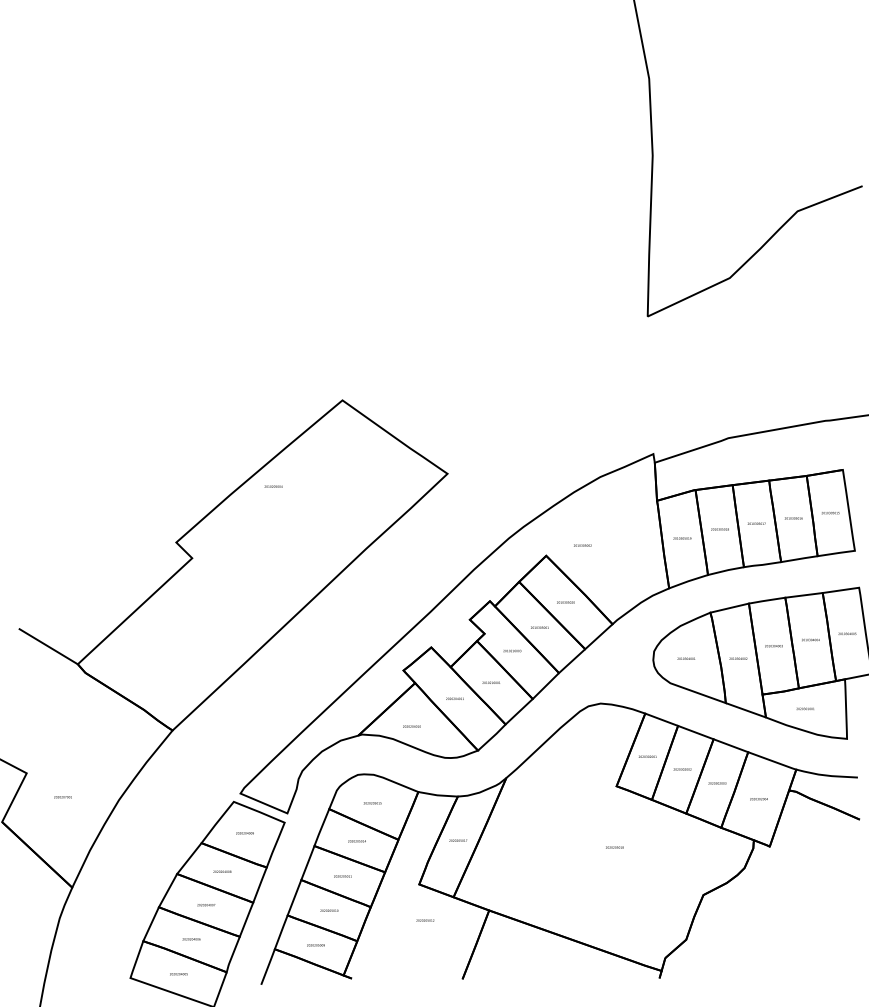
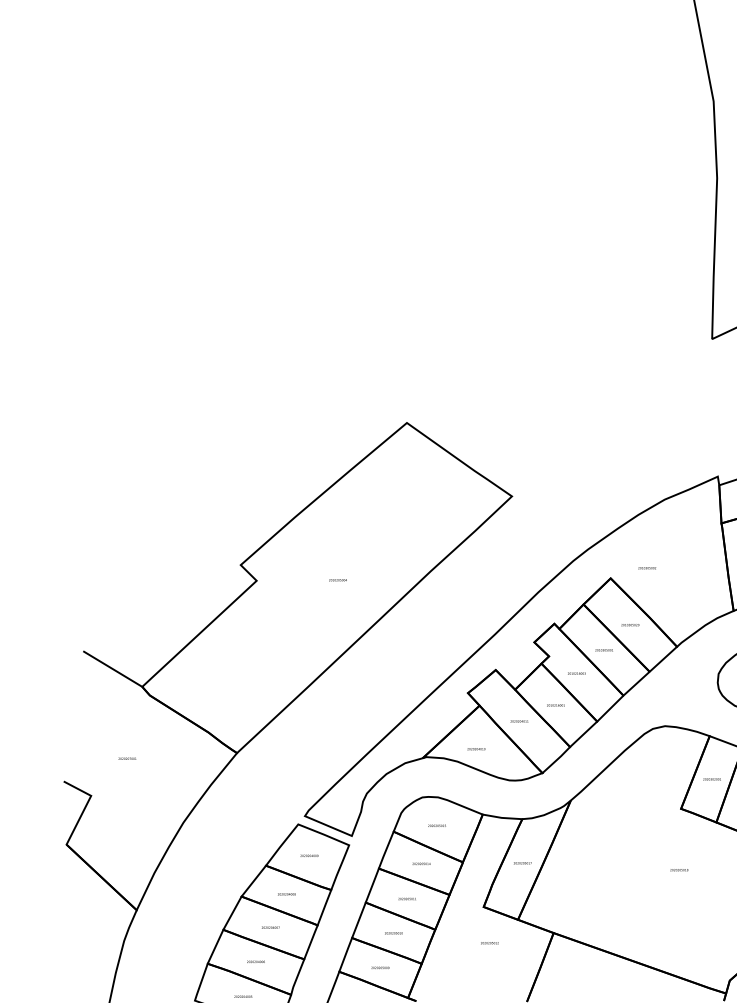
text: (273, 486) -> (337, 580), moved
text: (62, 797) -> (126, 759), moved

